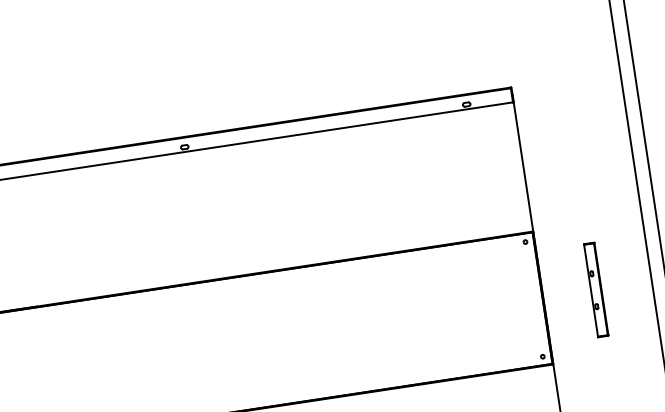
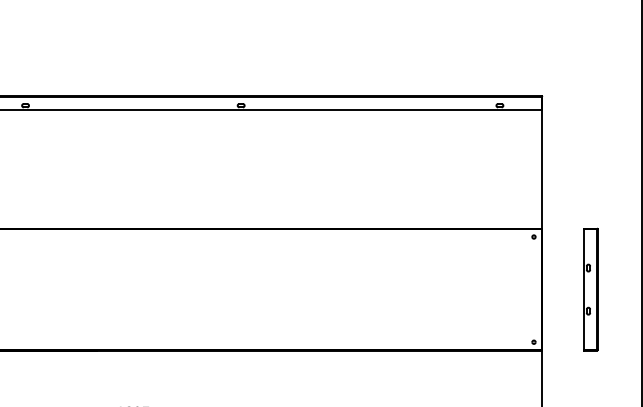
part: (595, 289) -> (590, 289), size x1.43

